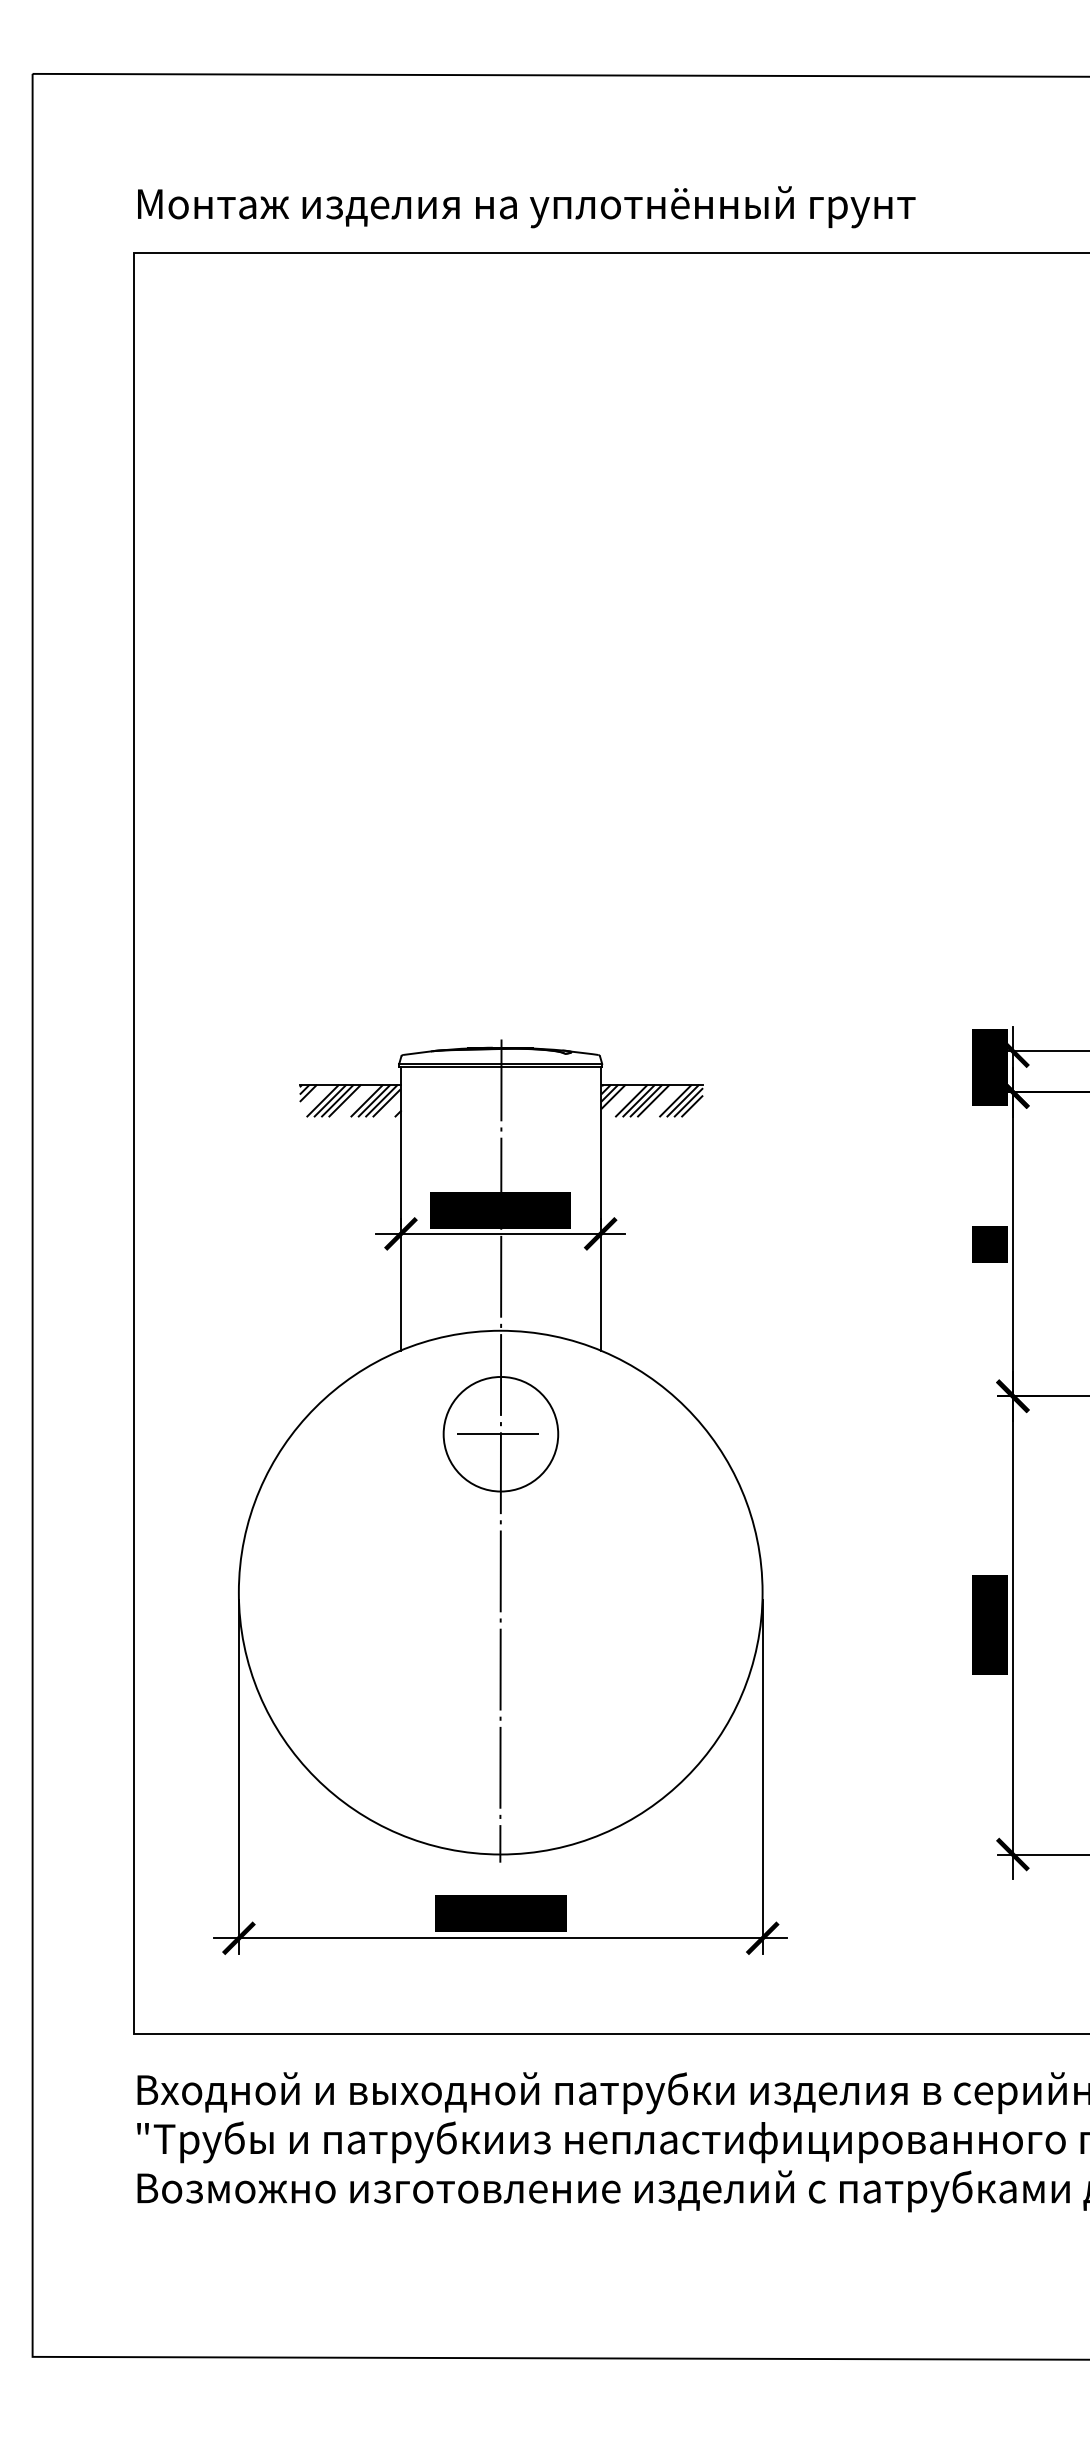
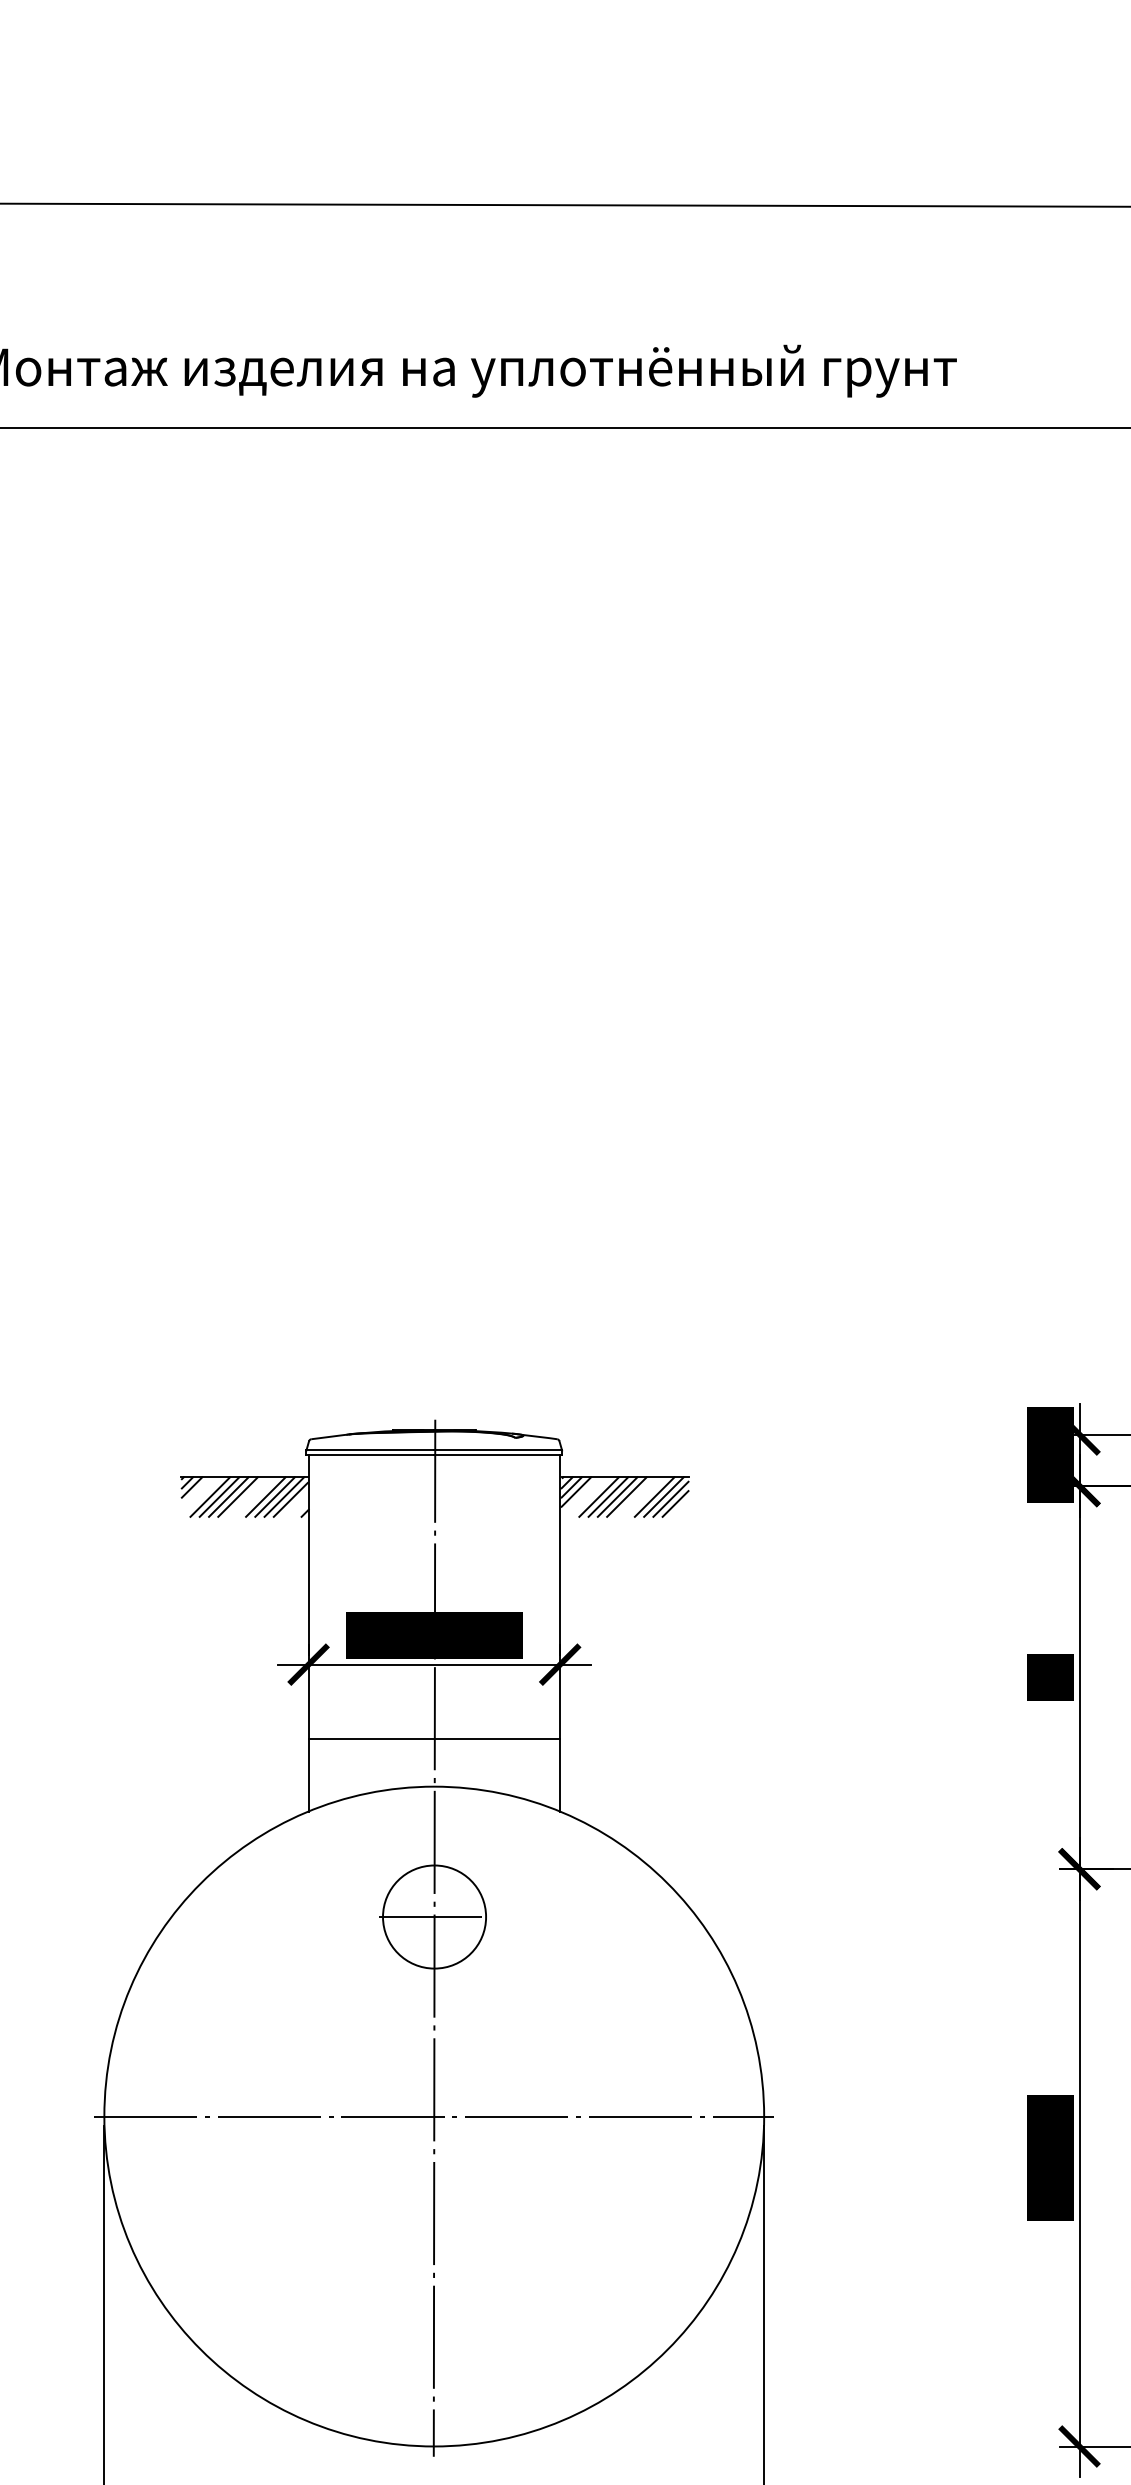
line: (500, 1293) -> (433, 1739), added
circle: (500, 1434) -> (433, 1917), size x0.71
line: (500, 1592) -> (433, 2116), added

